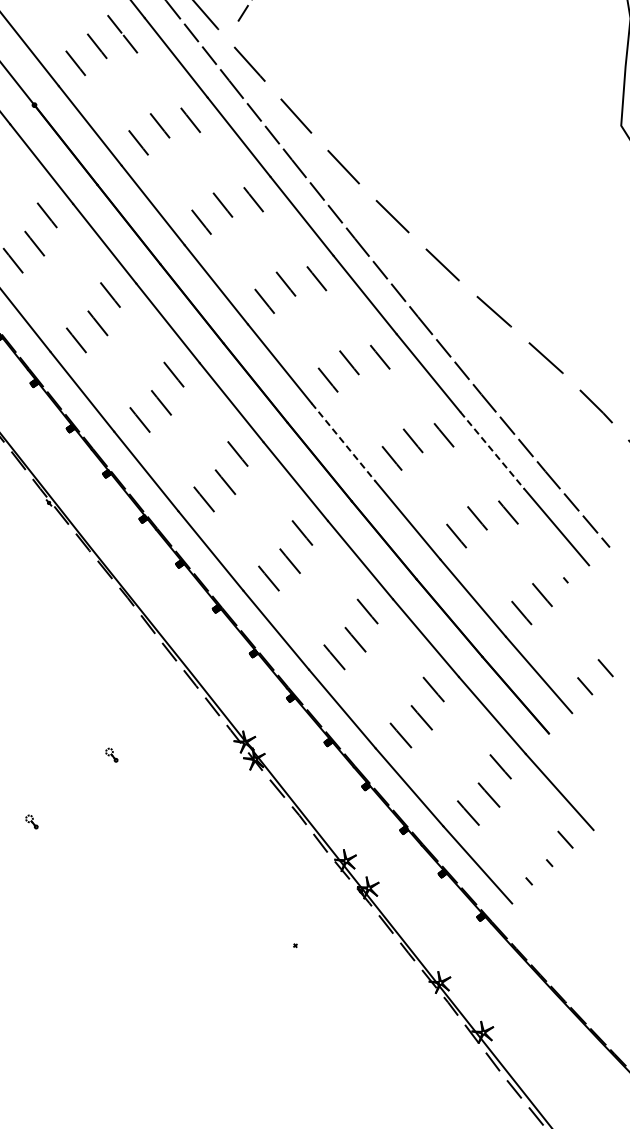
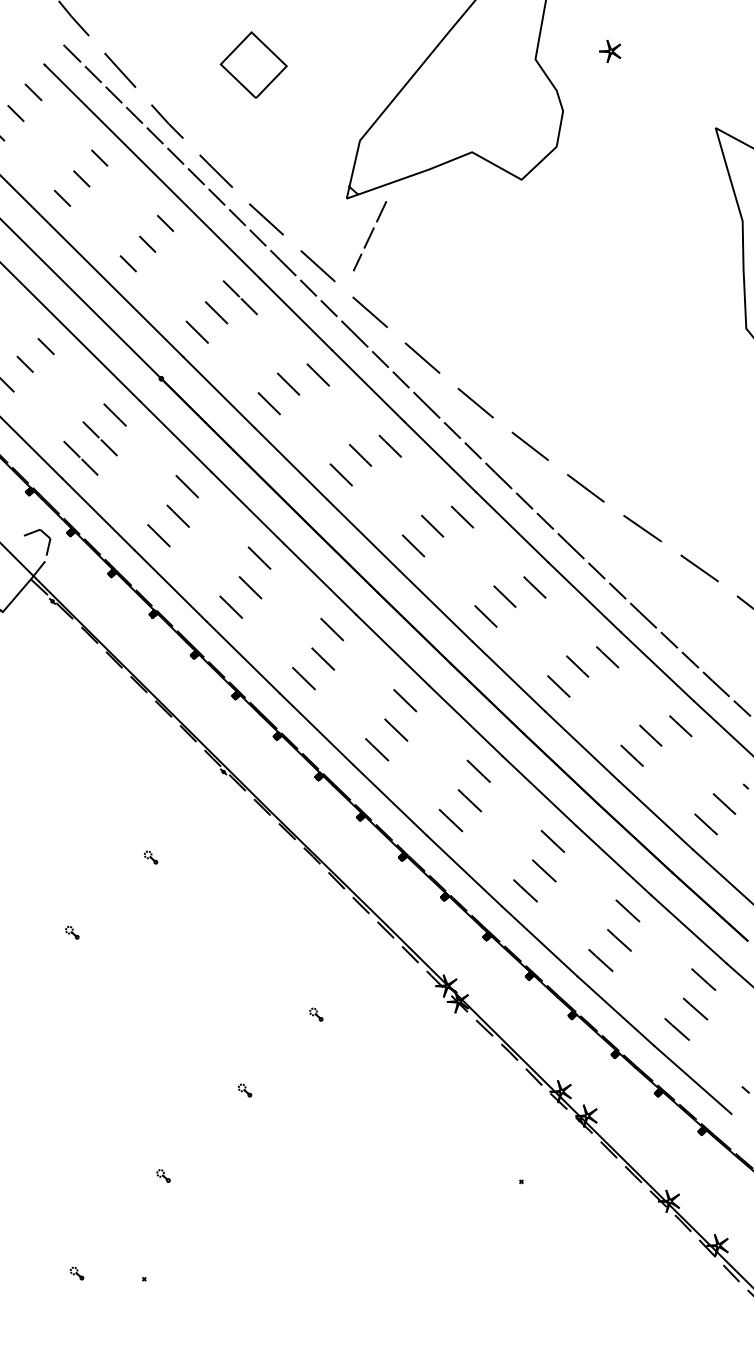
line: (343, 442) -> (508, 676), dashed -> solid
line: (492, 450) -> (657, 666), dashed -> solid

